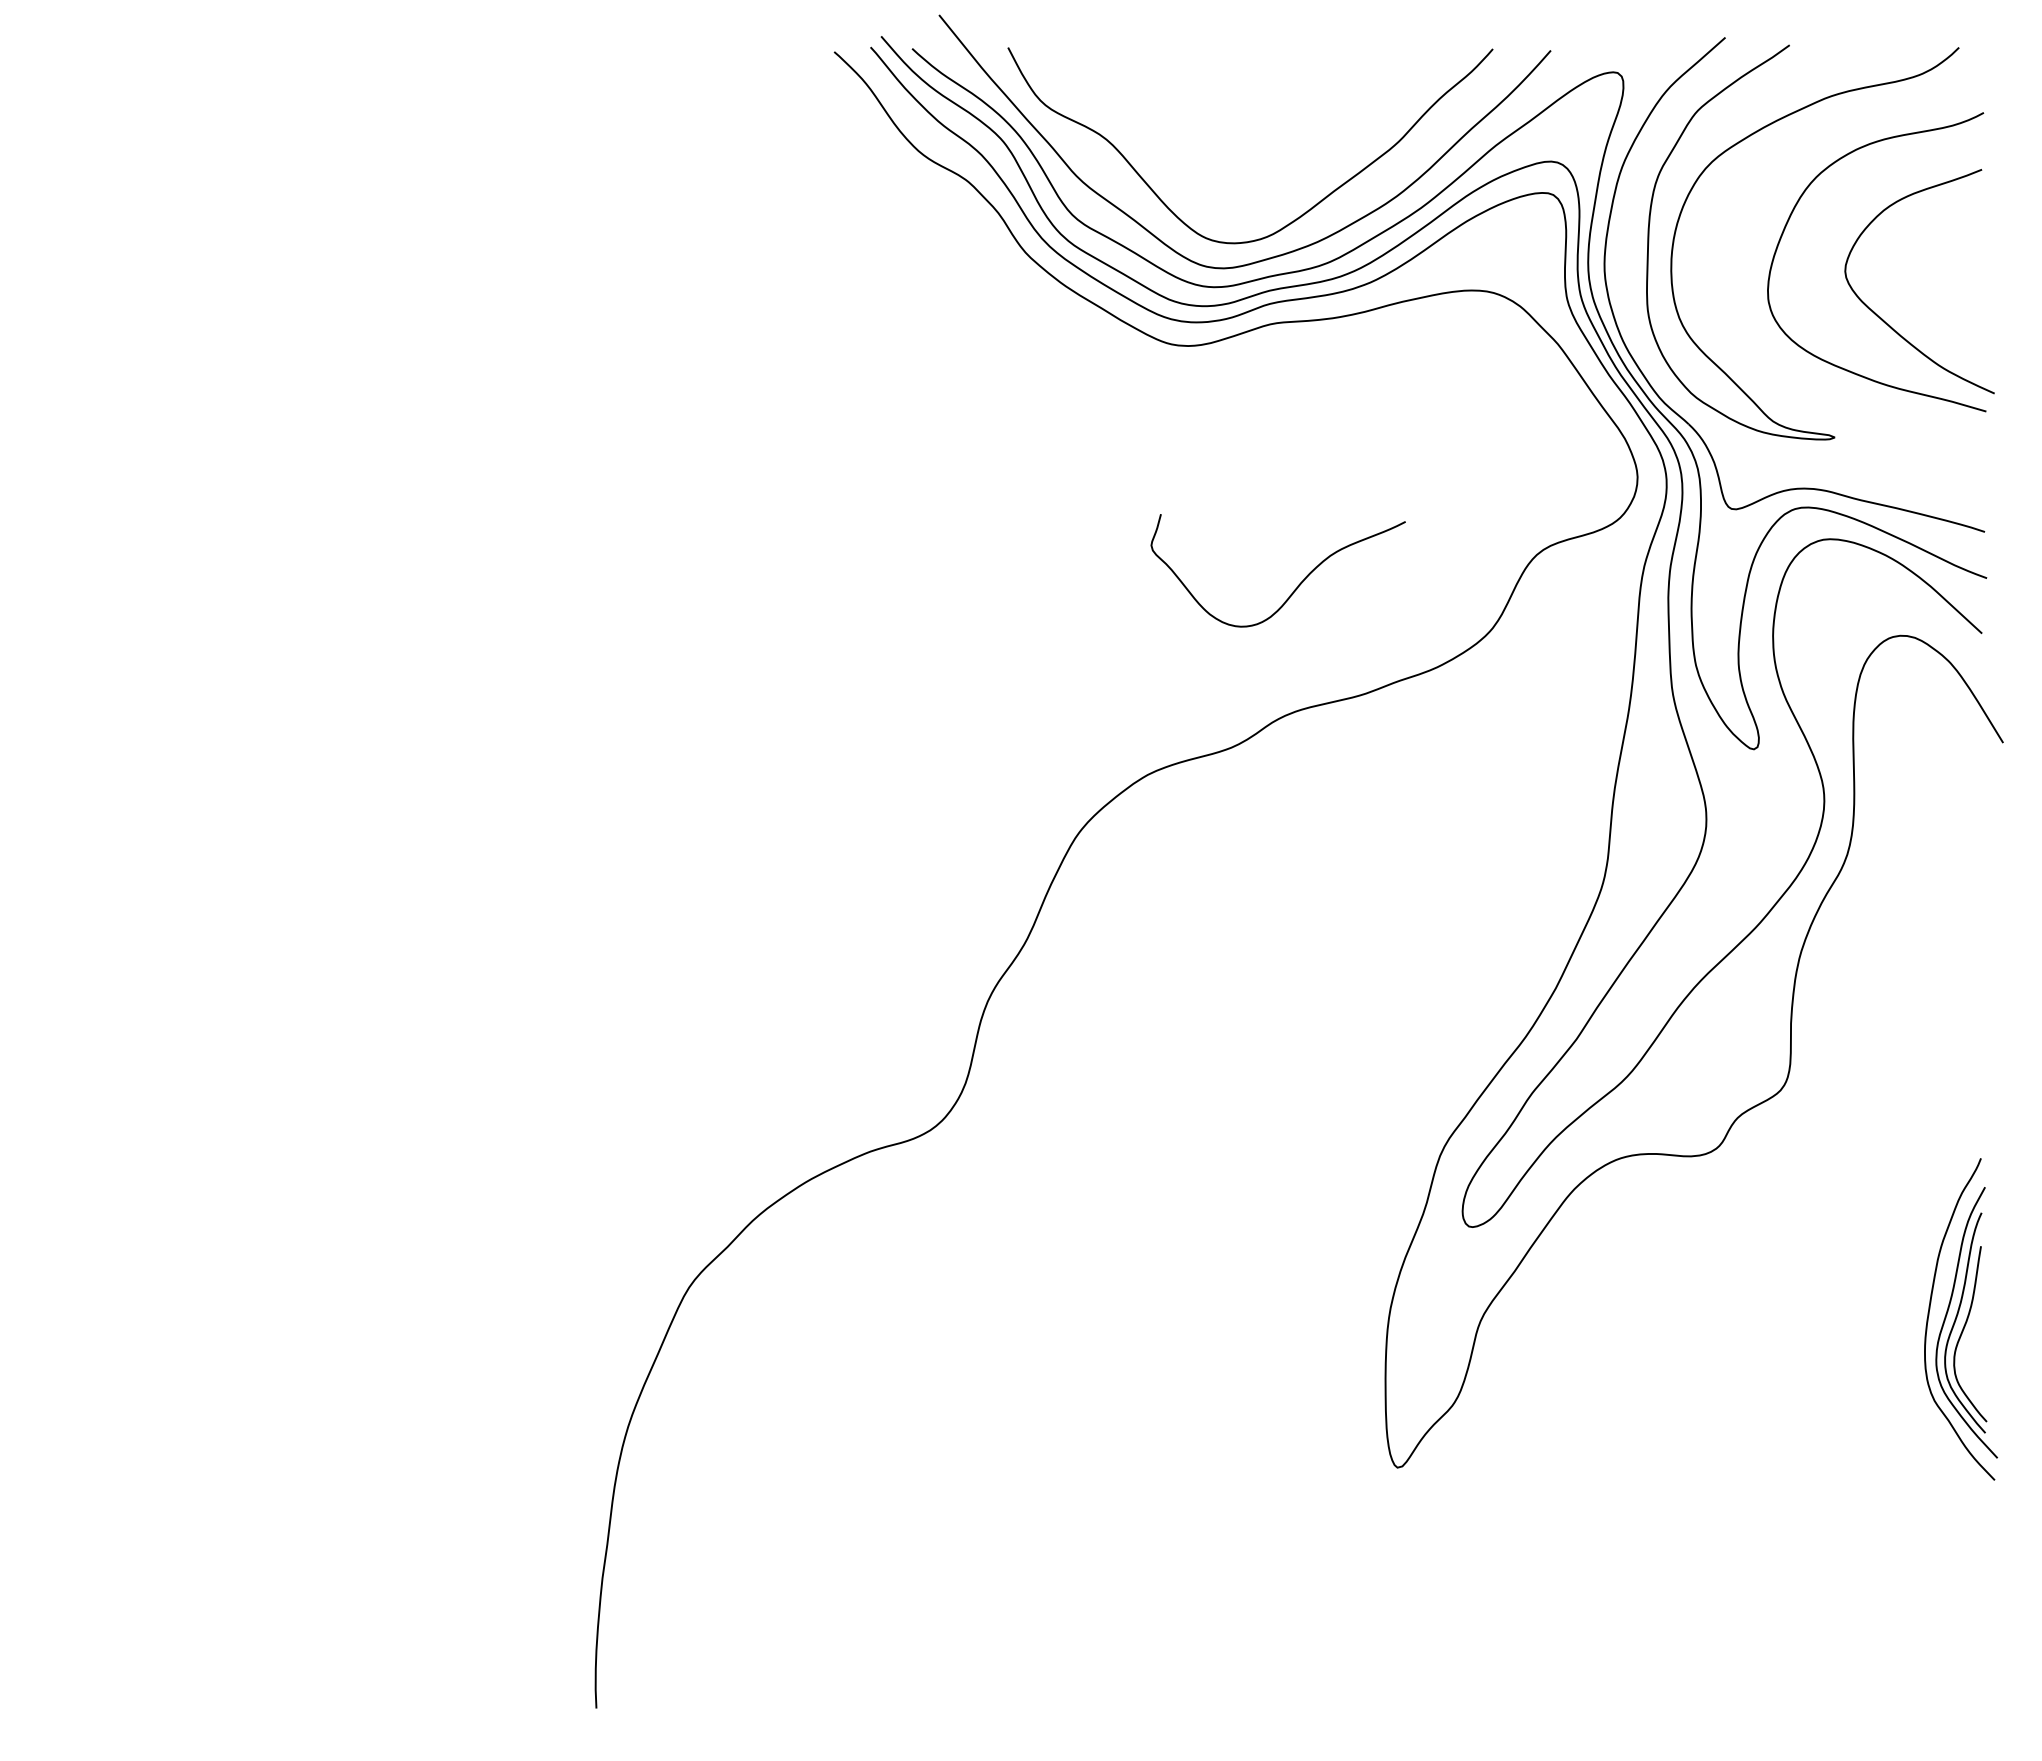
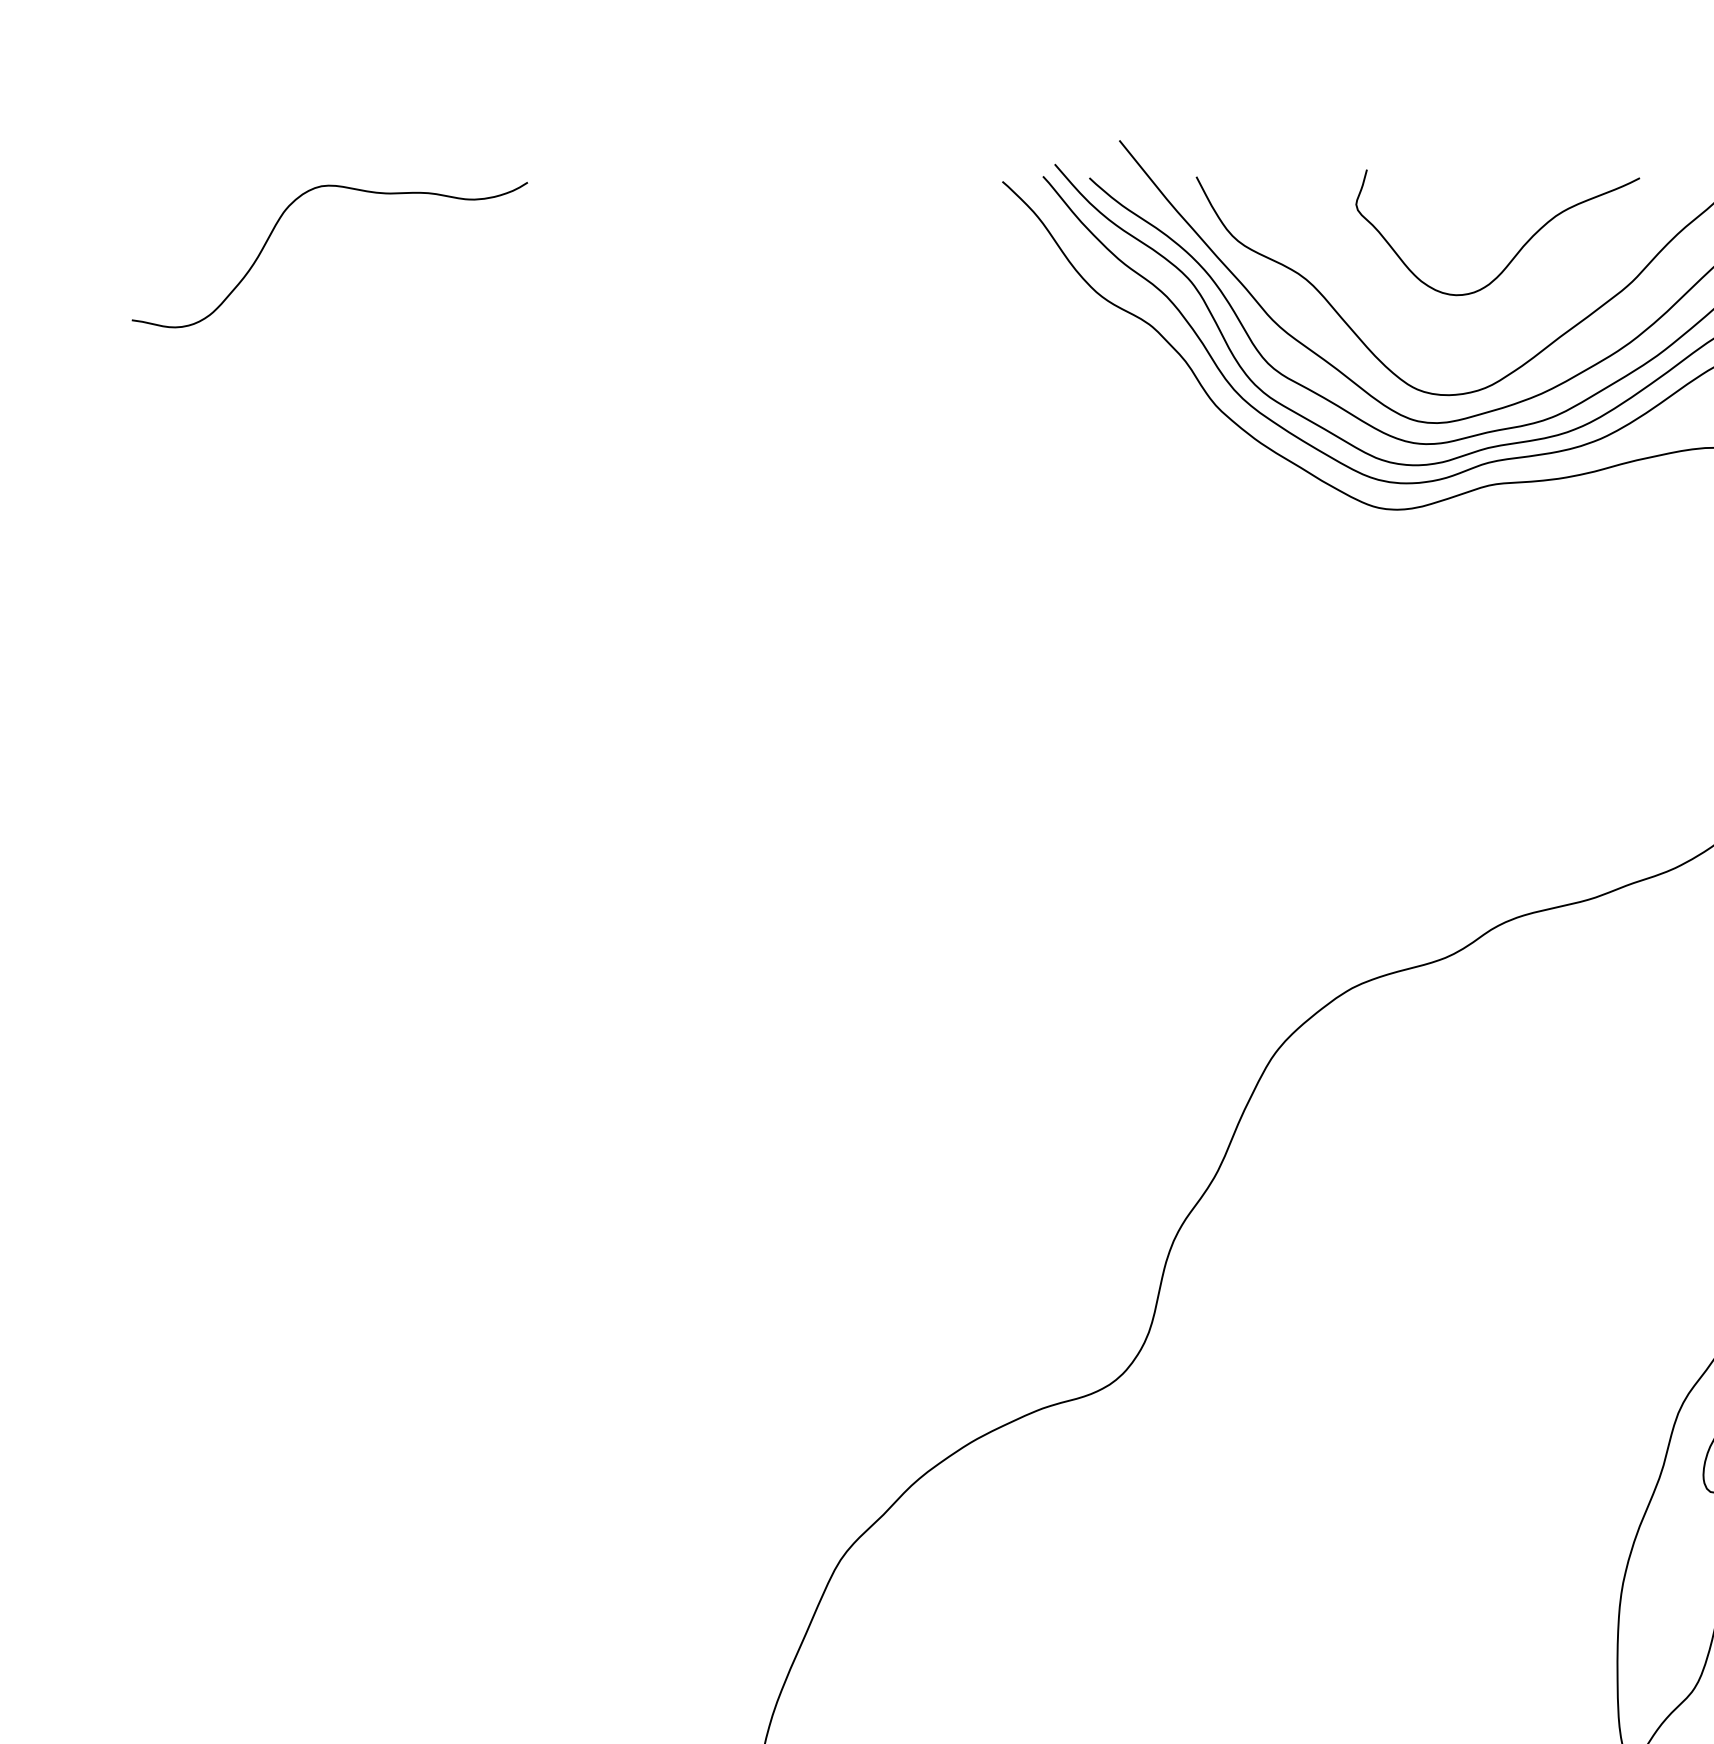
curve: (184, 90) -> (277, 224), added
curve: (1297, 585) -> (1519, 249), moved

